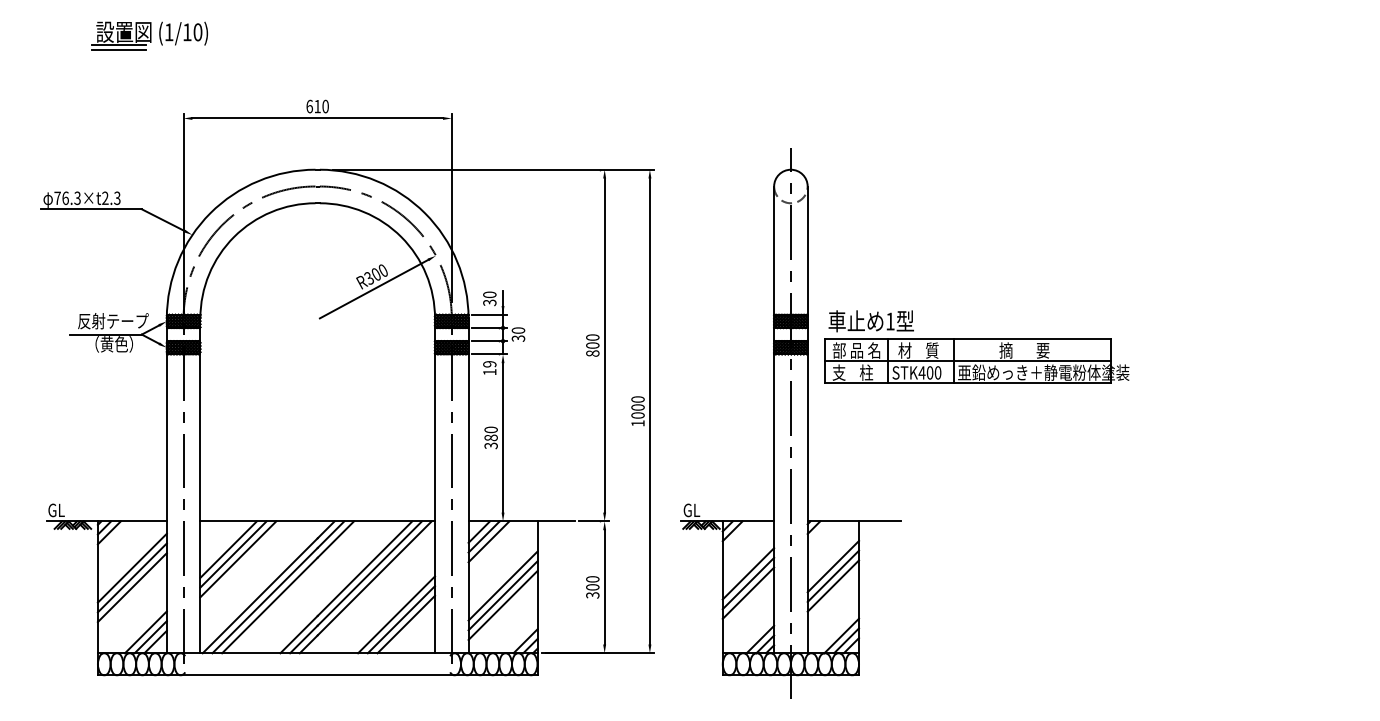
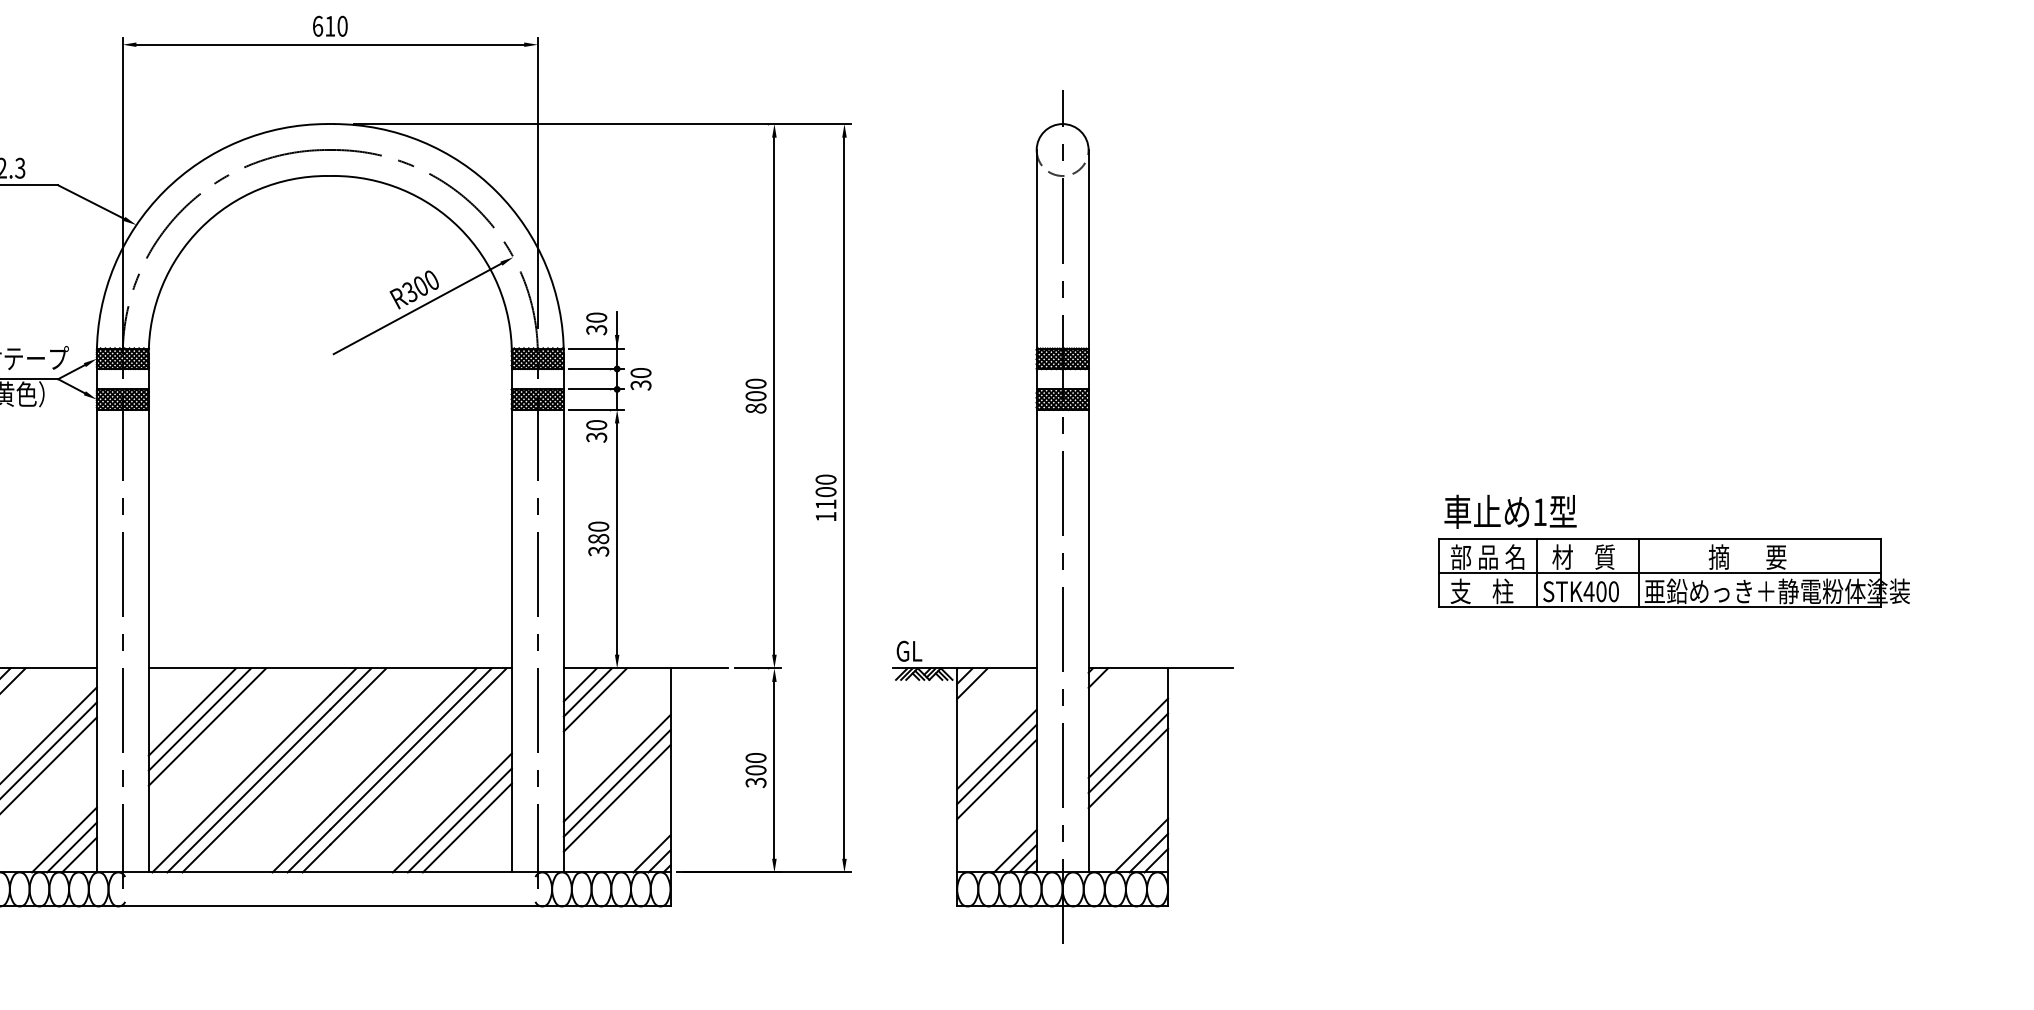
part: (976, 346) -> (1673, 550), moved
text: (489, 368) -> (596, 431), 19 -> 30
text: (637, 415) -> (825, 504), 1000 -> 1100

